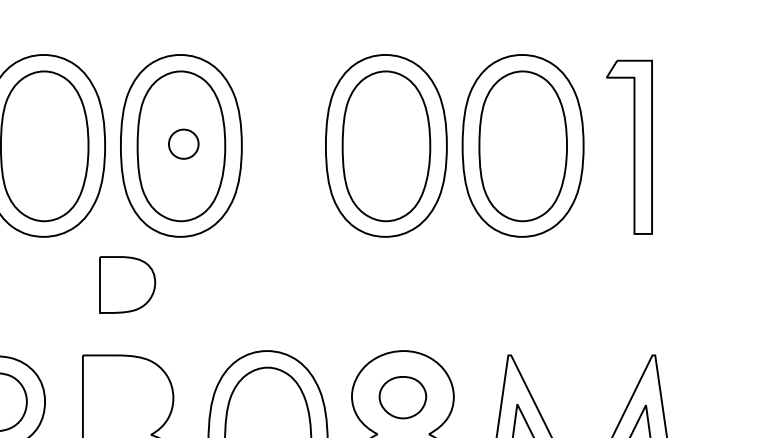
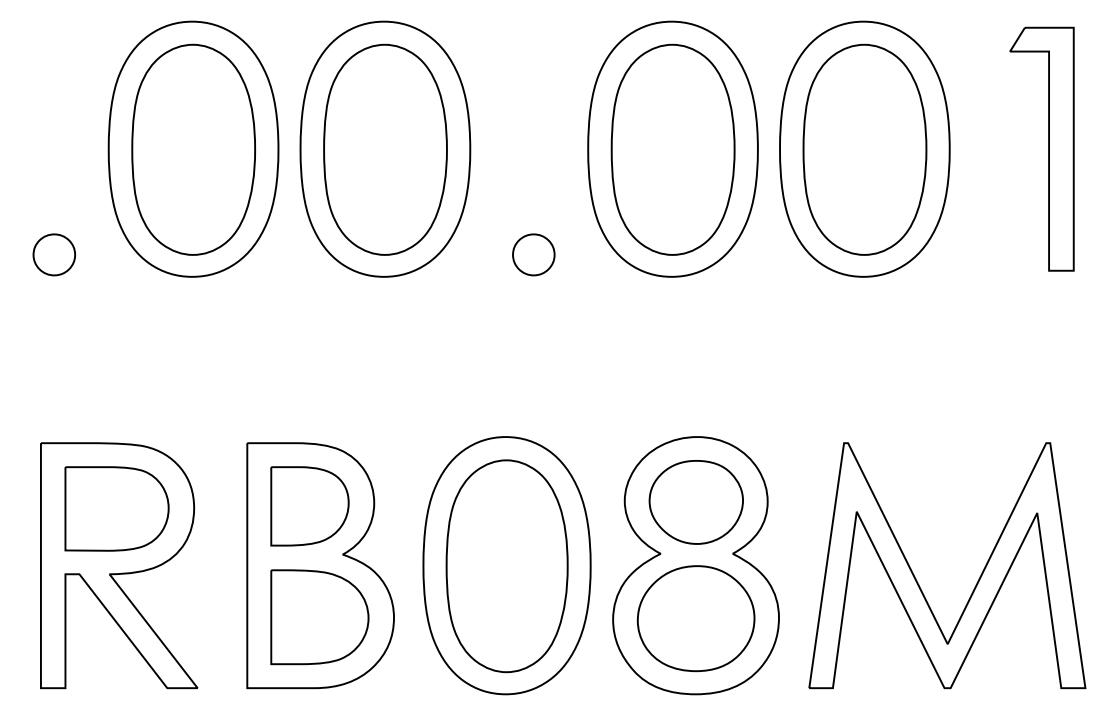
part: (183, 143) -> (533, 254), moved
part: (634, 146) -> (1048, 148), moved
part: (127, 285) -> (309, 506), moved
part: (402, 397) -> (695, 502), size x1.43

